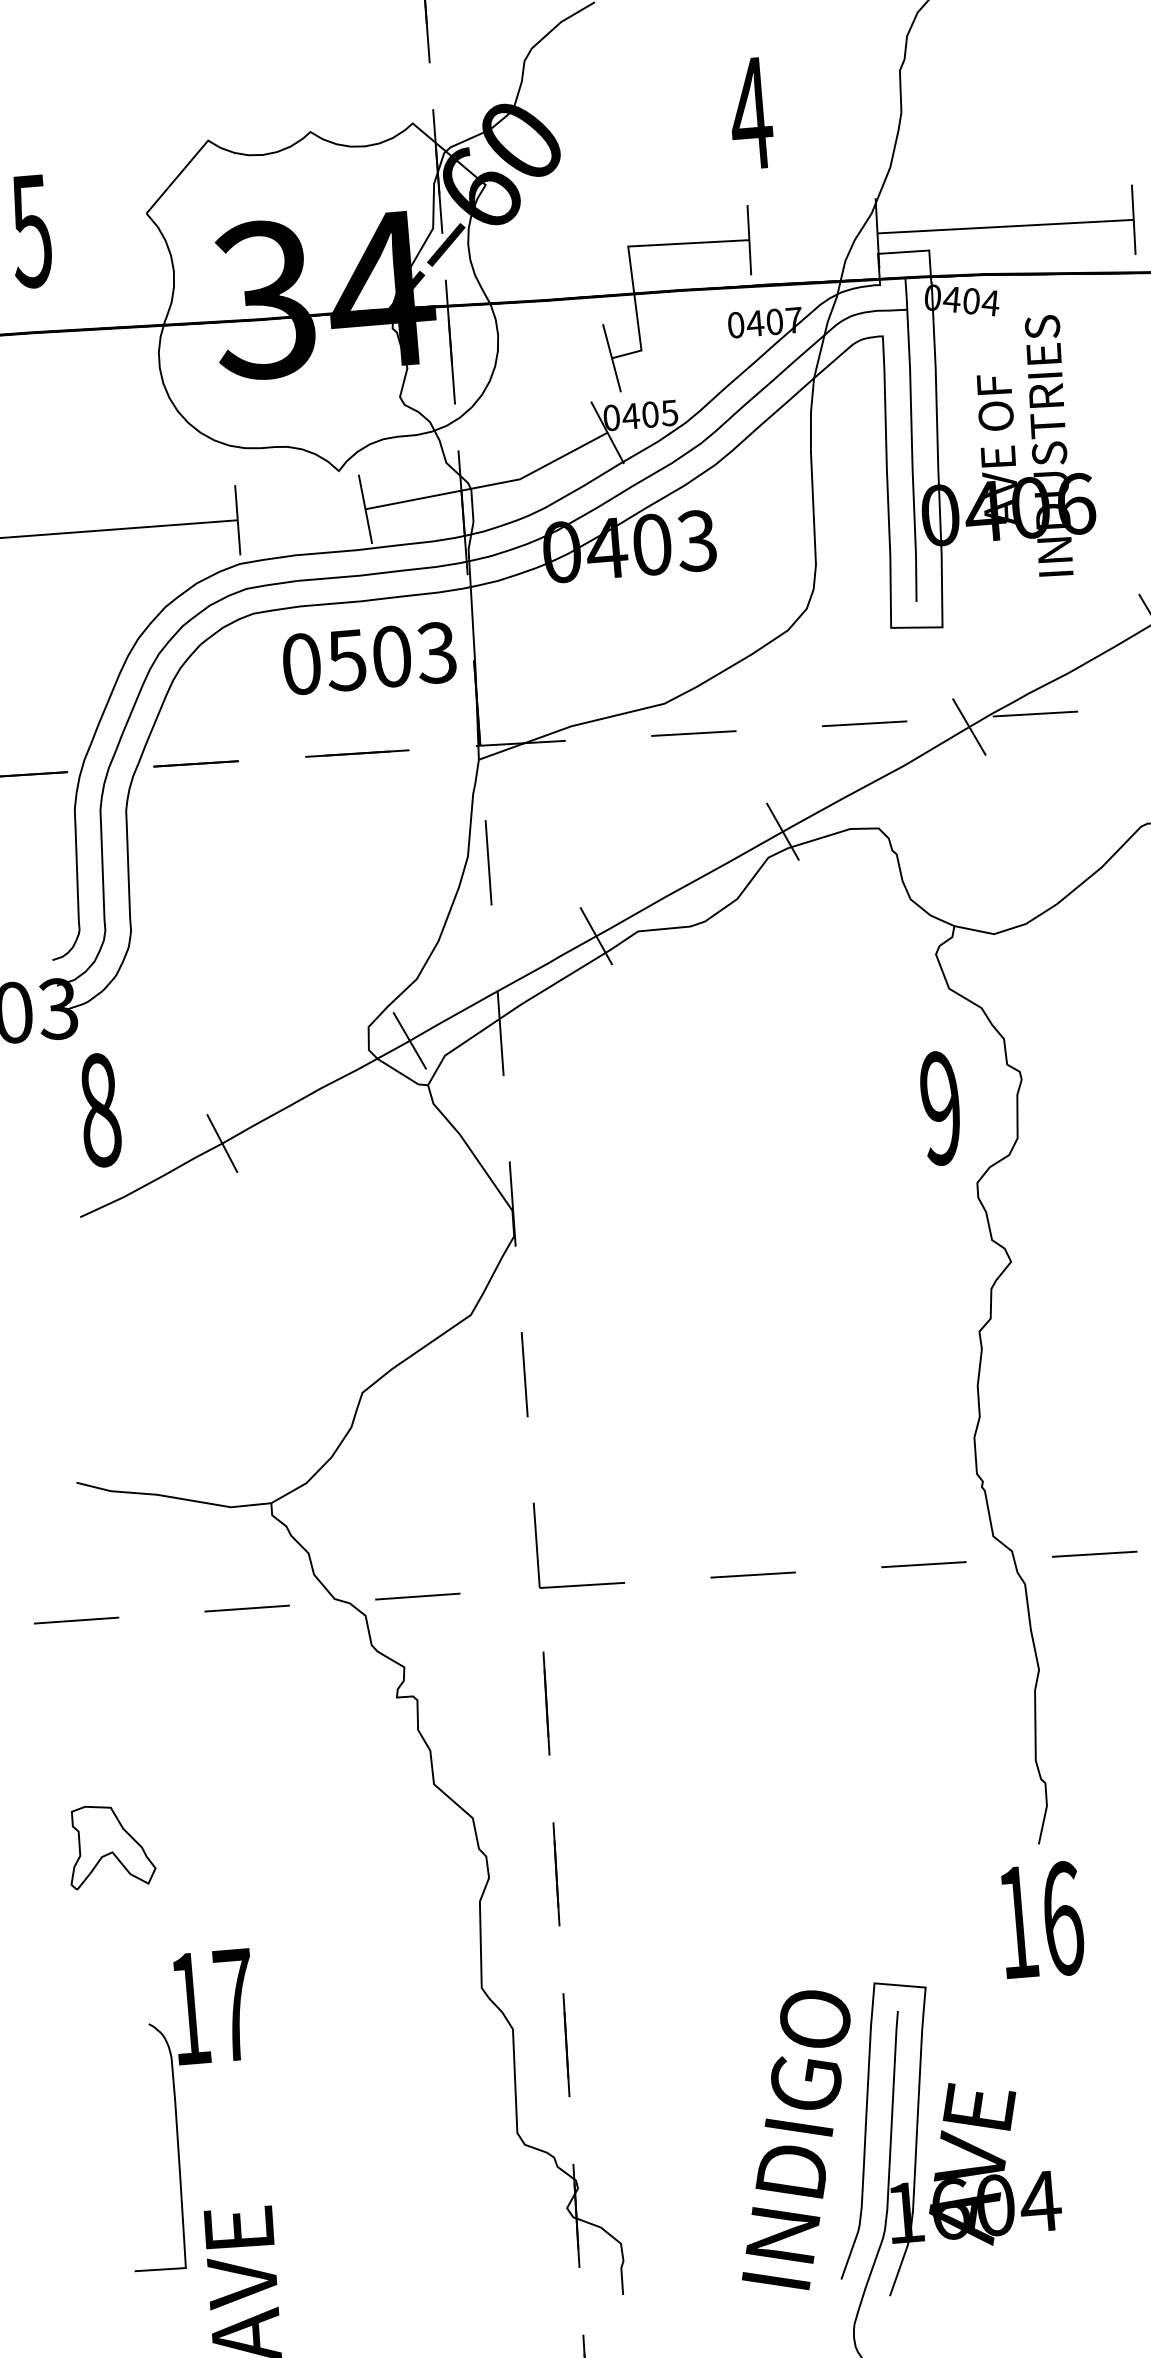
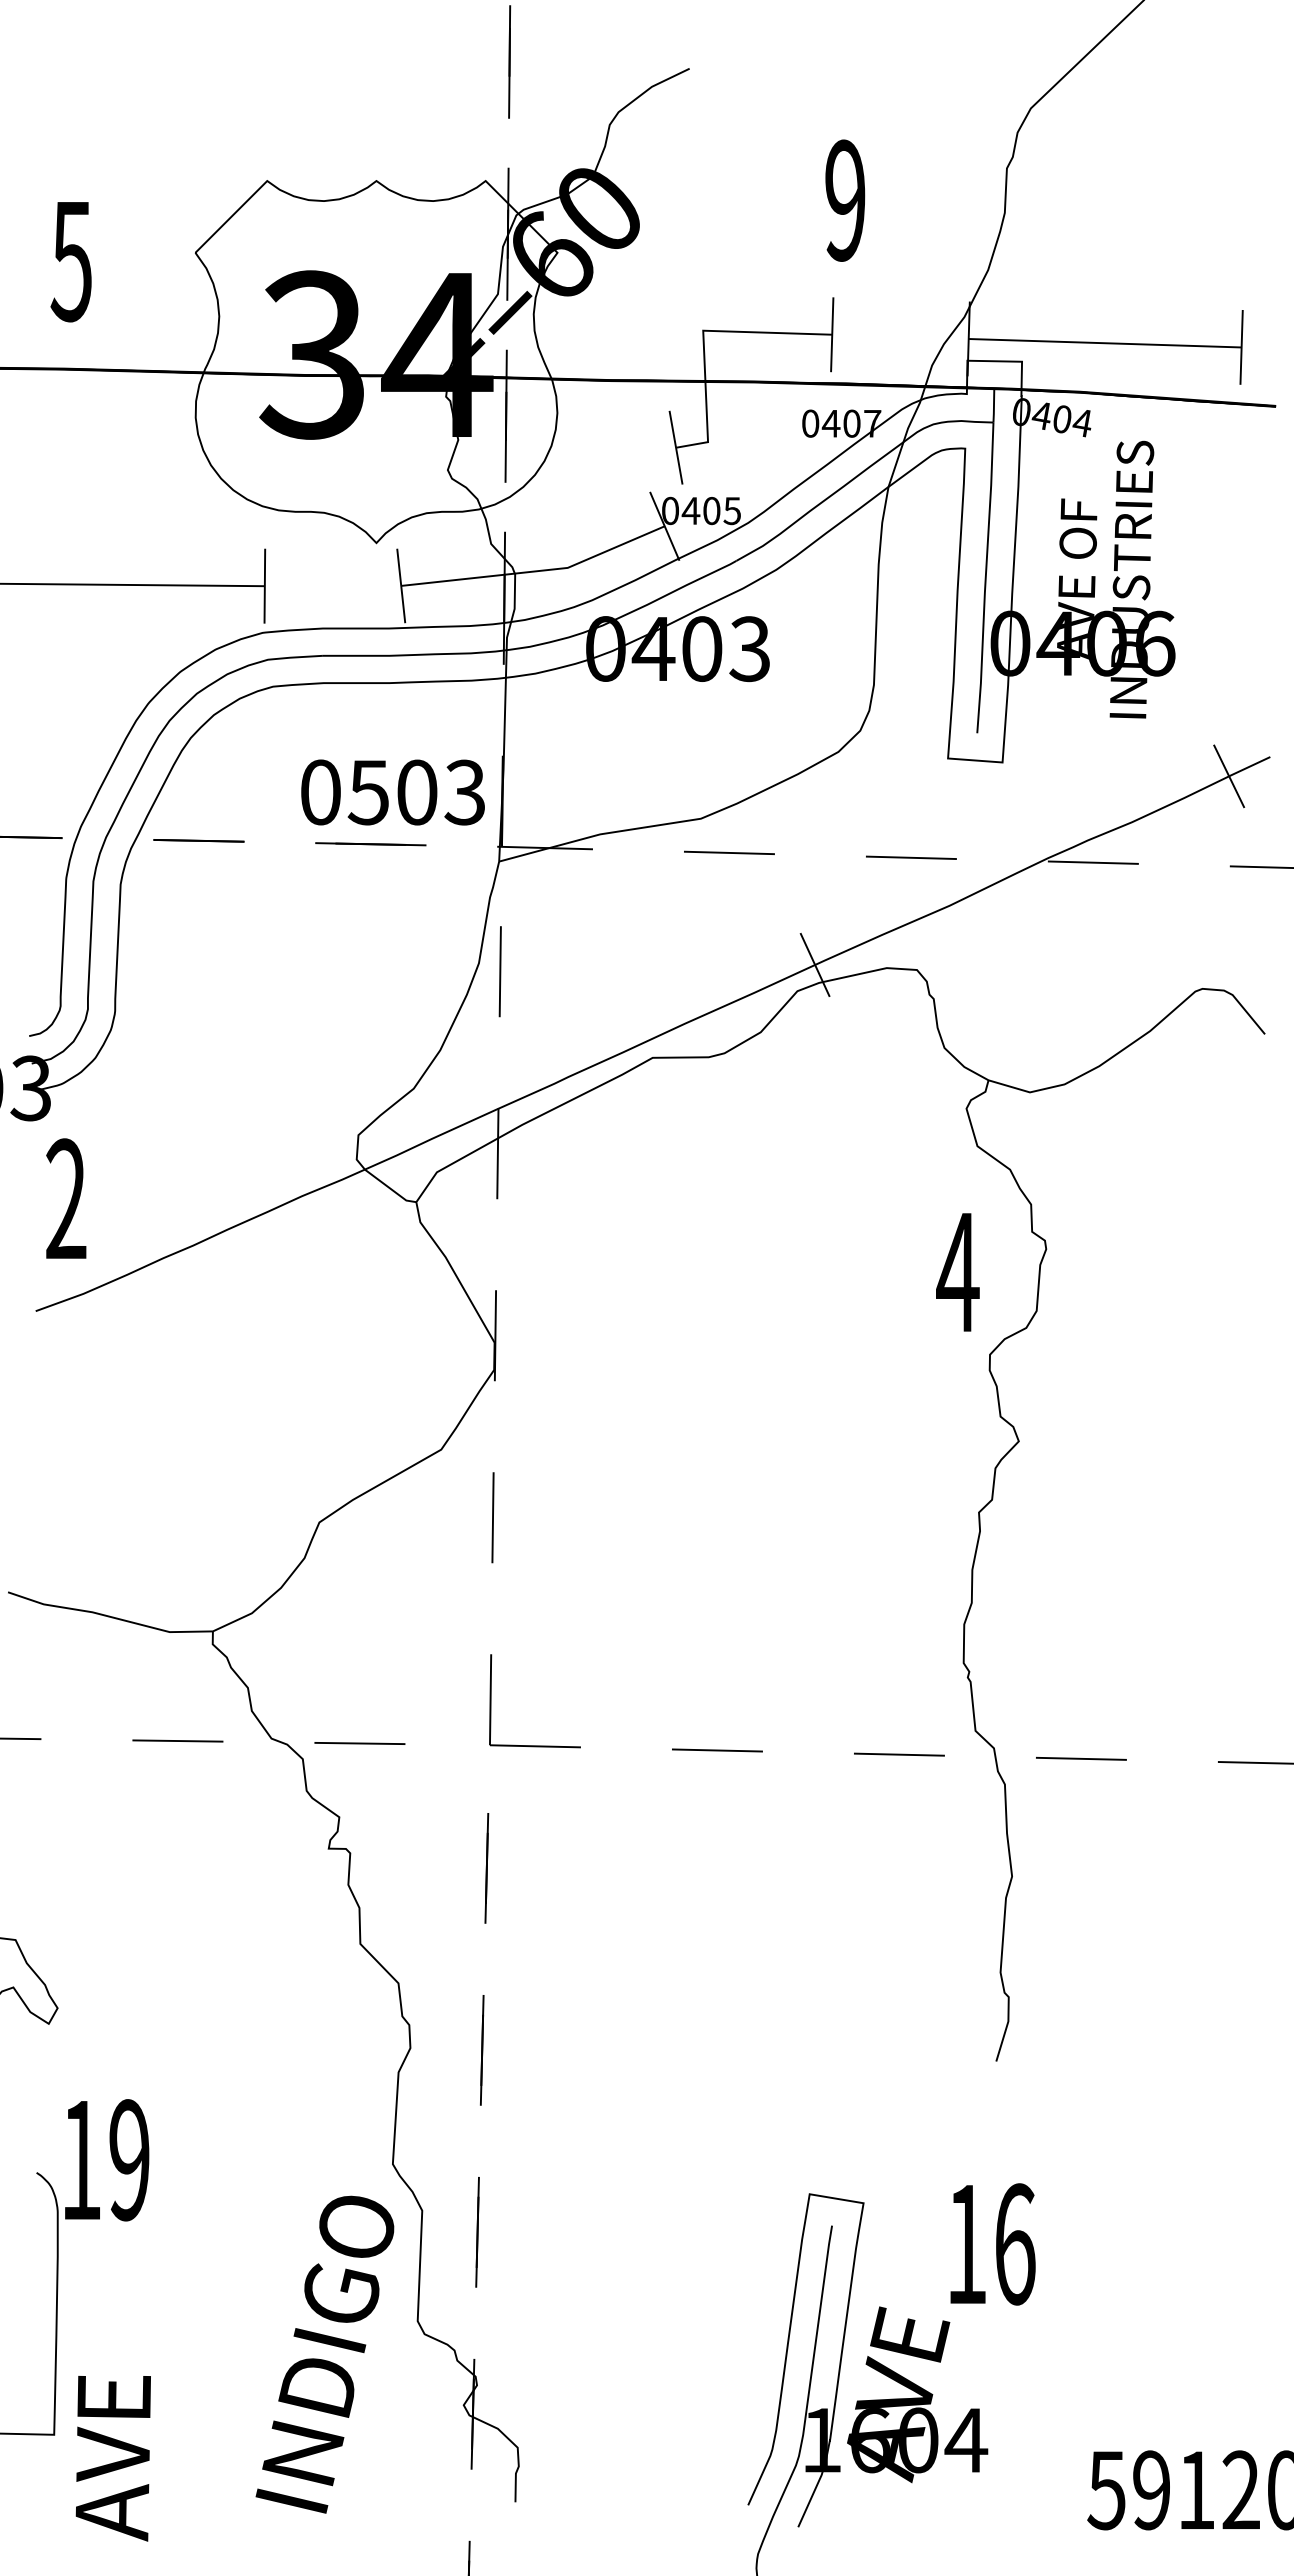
text: (751, 113) -> (845, 200), 4 -> 9
text: (368, 658) -> (392, 792), moved
line: (968, 727) -> (1021, 870), removed
line: (596, 936) -> (608, 1059), removed
line: (409, 1040) -> (400, 1153), removed
text: (940, 1108) -> (957, 1272), 9 -> 4
text: (100, 1110) -> (66, 1199), 8 -> 2
line: (221, 1143) -> (192, 1245), removed
text: (1041, 1920) -> (992, 2244), moved
text: (234, 2005) -> (129, 2160), 17 -> 19
text: (795, 2141) -> (324, 2354), moved

